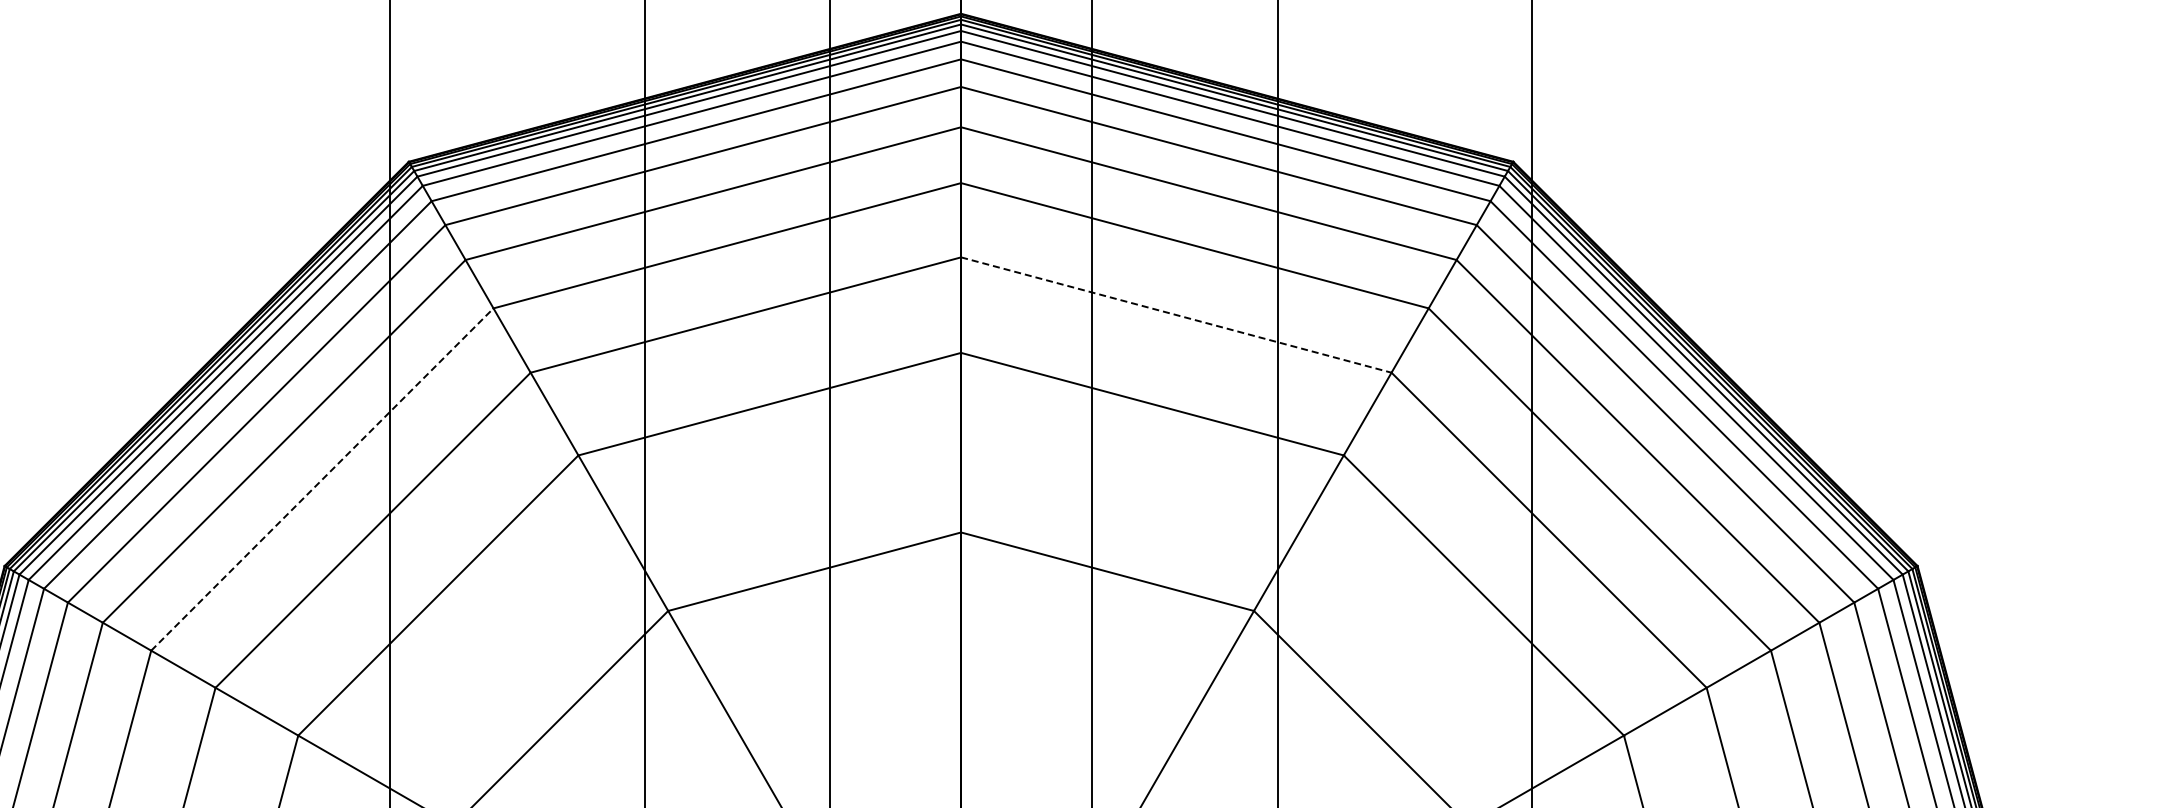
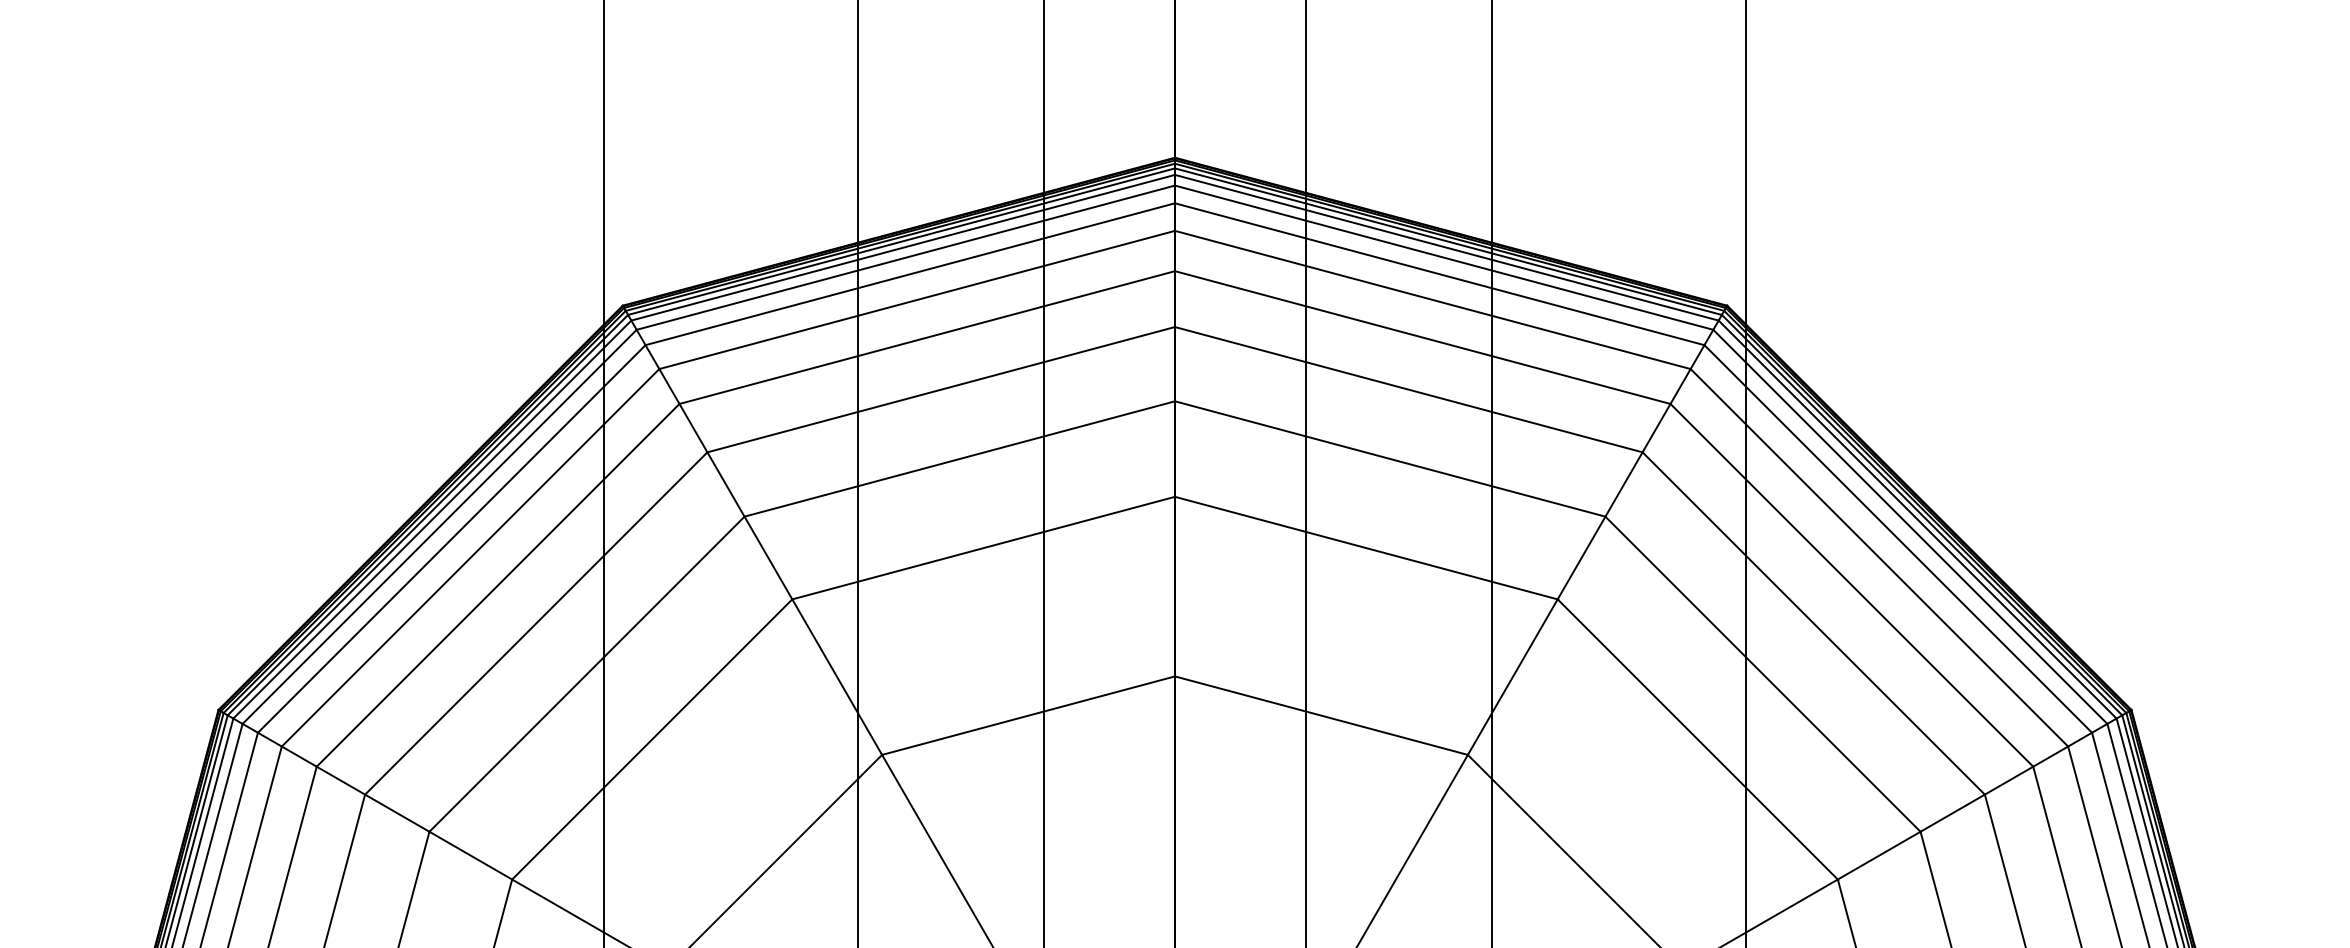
line: (1176, 314) -> (1390, 458), dashed -> solid
line: (322, 479) -> (536, 623), dashed -> solid

